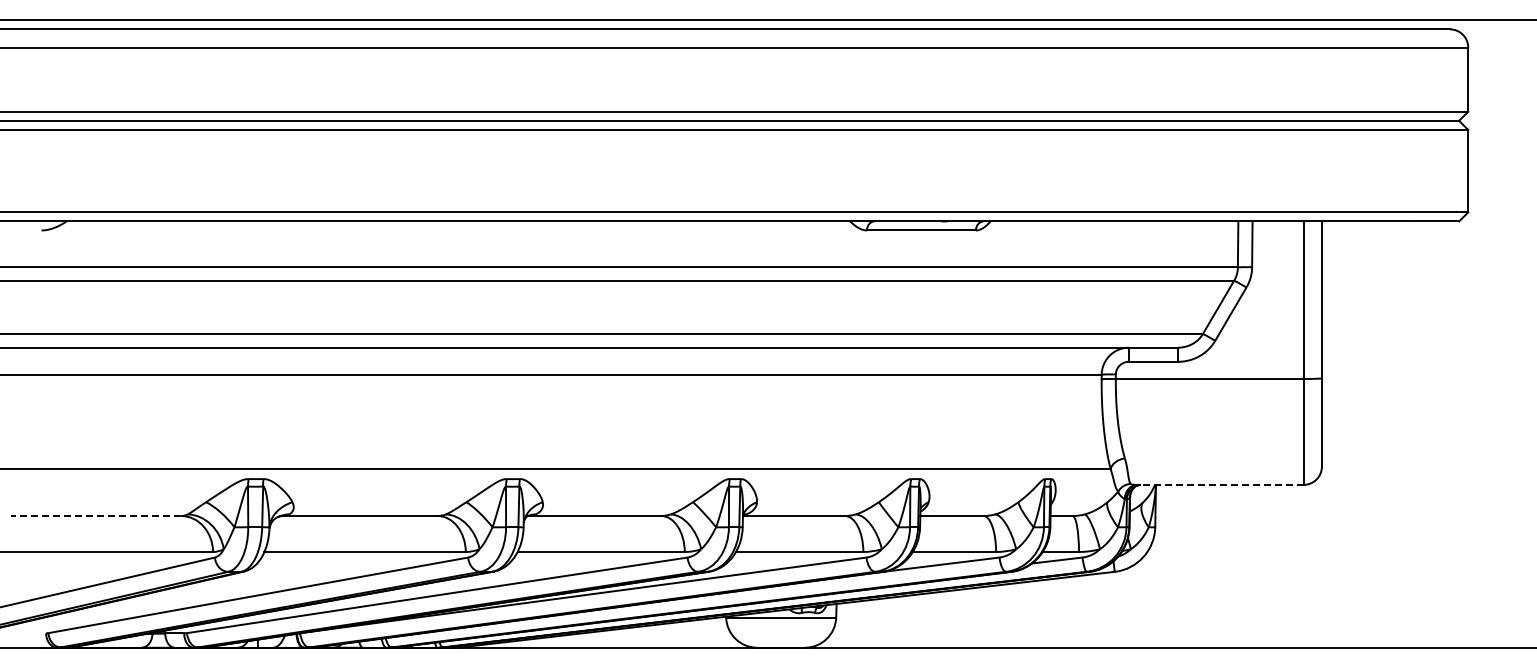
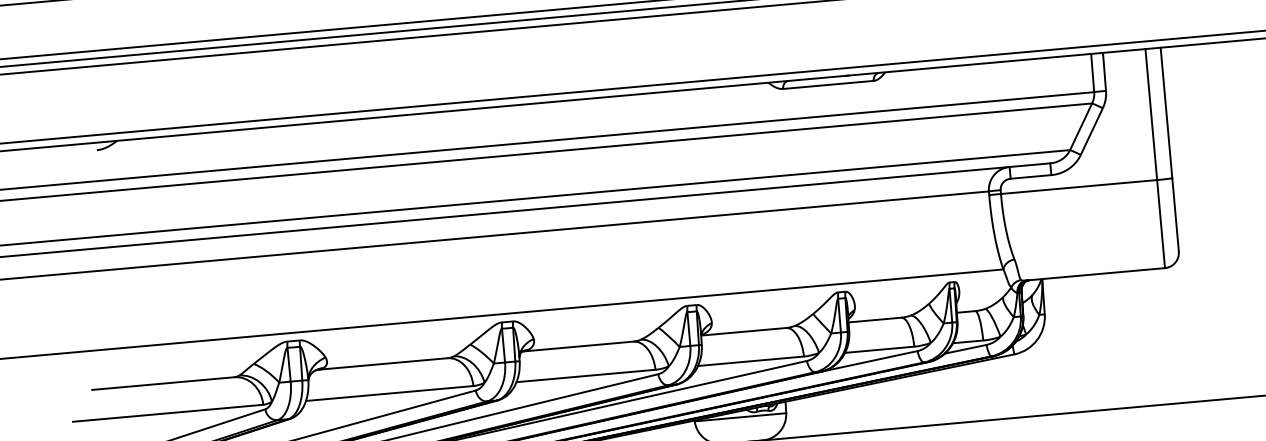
line: (1220, 484) -> (1095, 273), dashed -> solid
line: (95, 516) -> (162, 384), dashed -> solid

